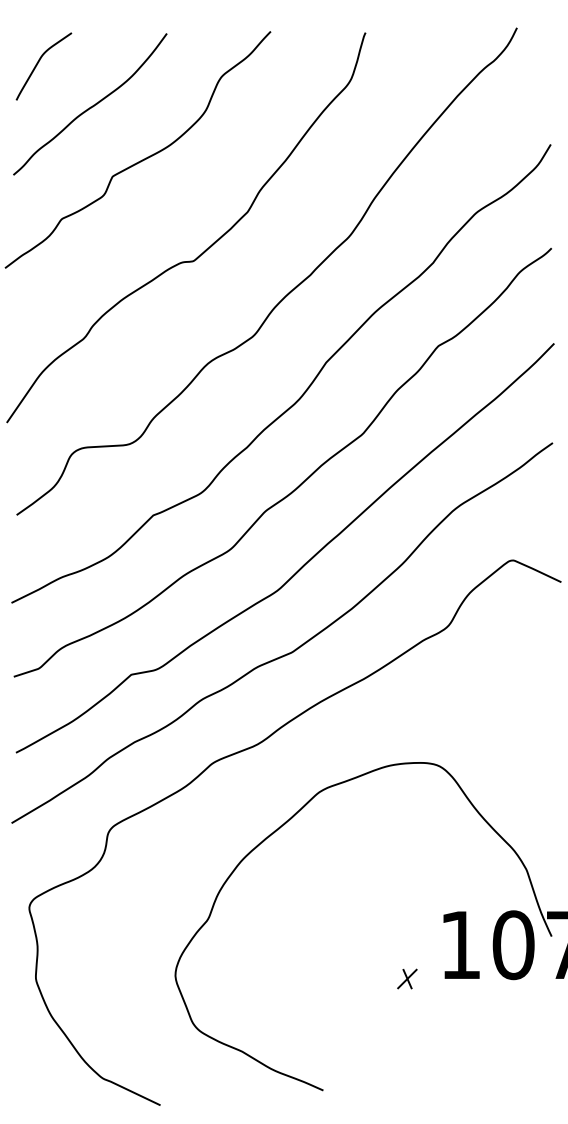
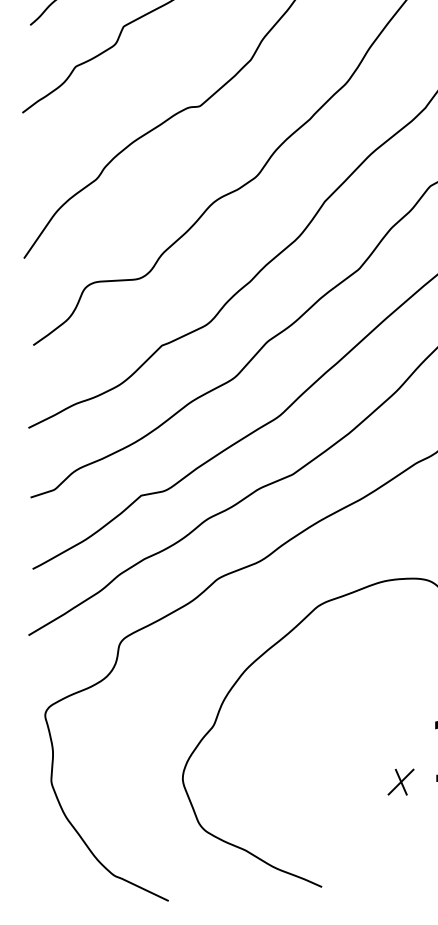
part: (407, 978) -> (401, 781), size x1.43

